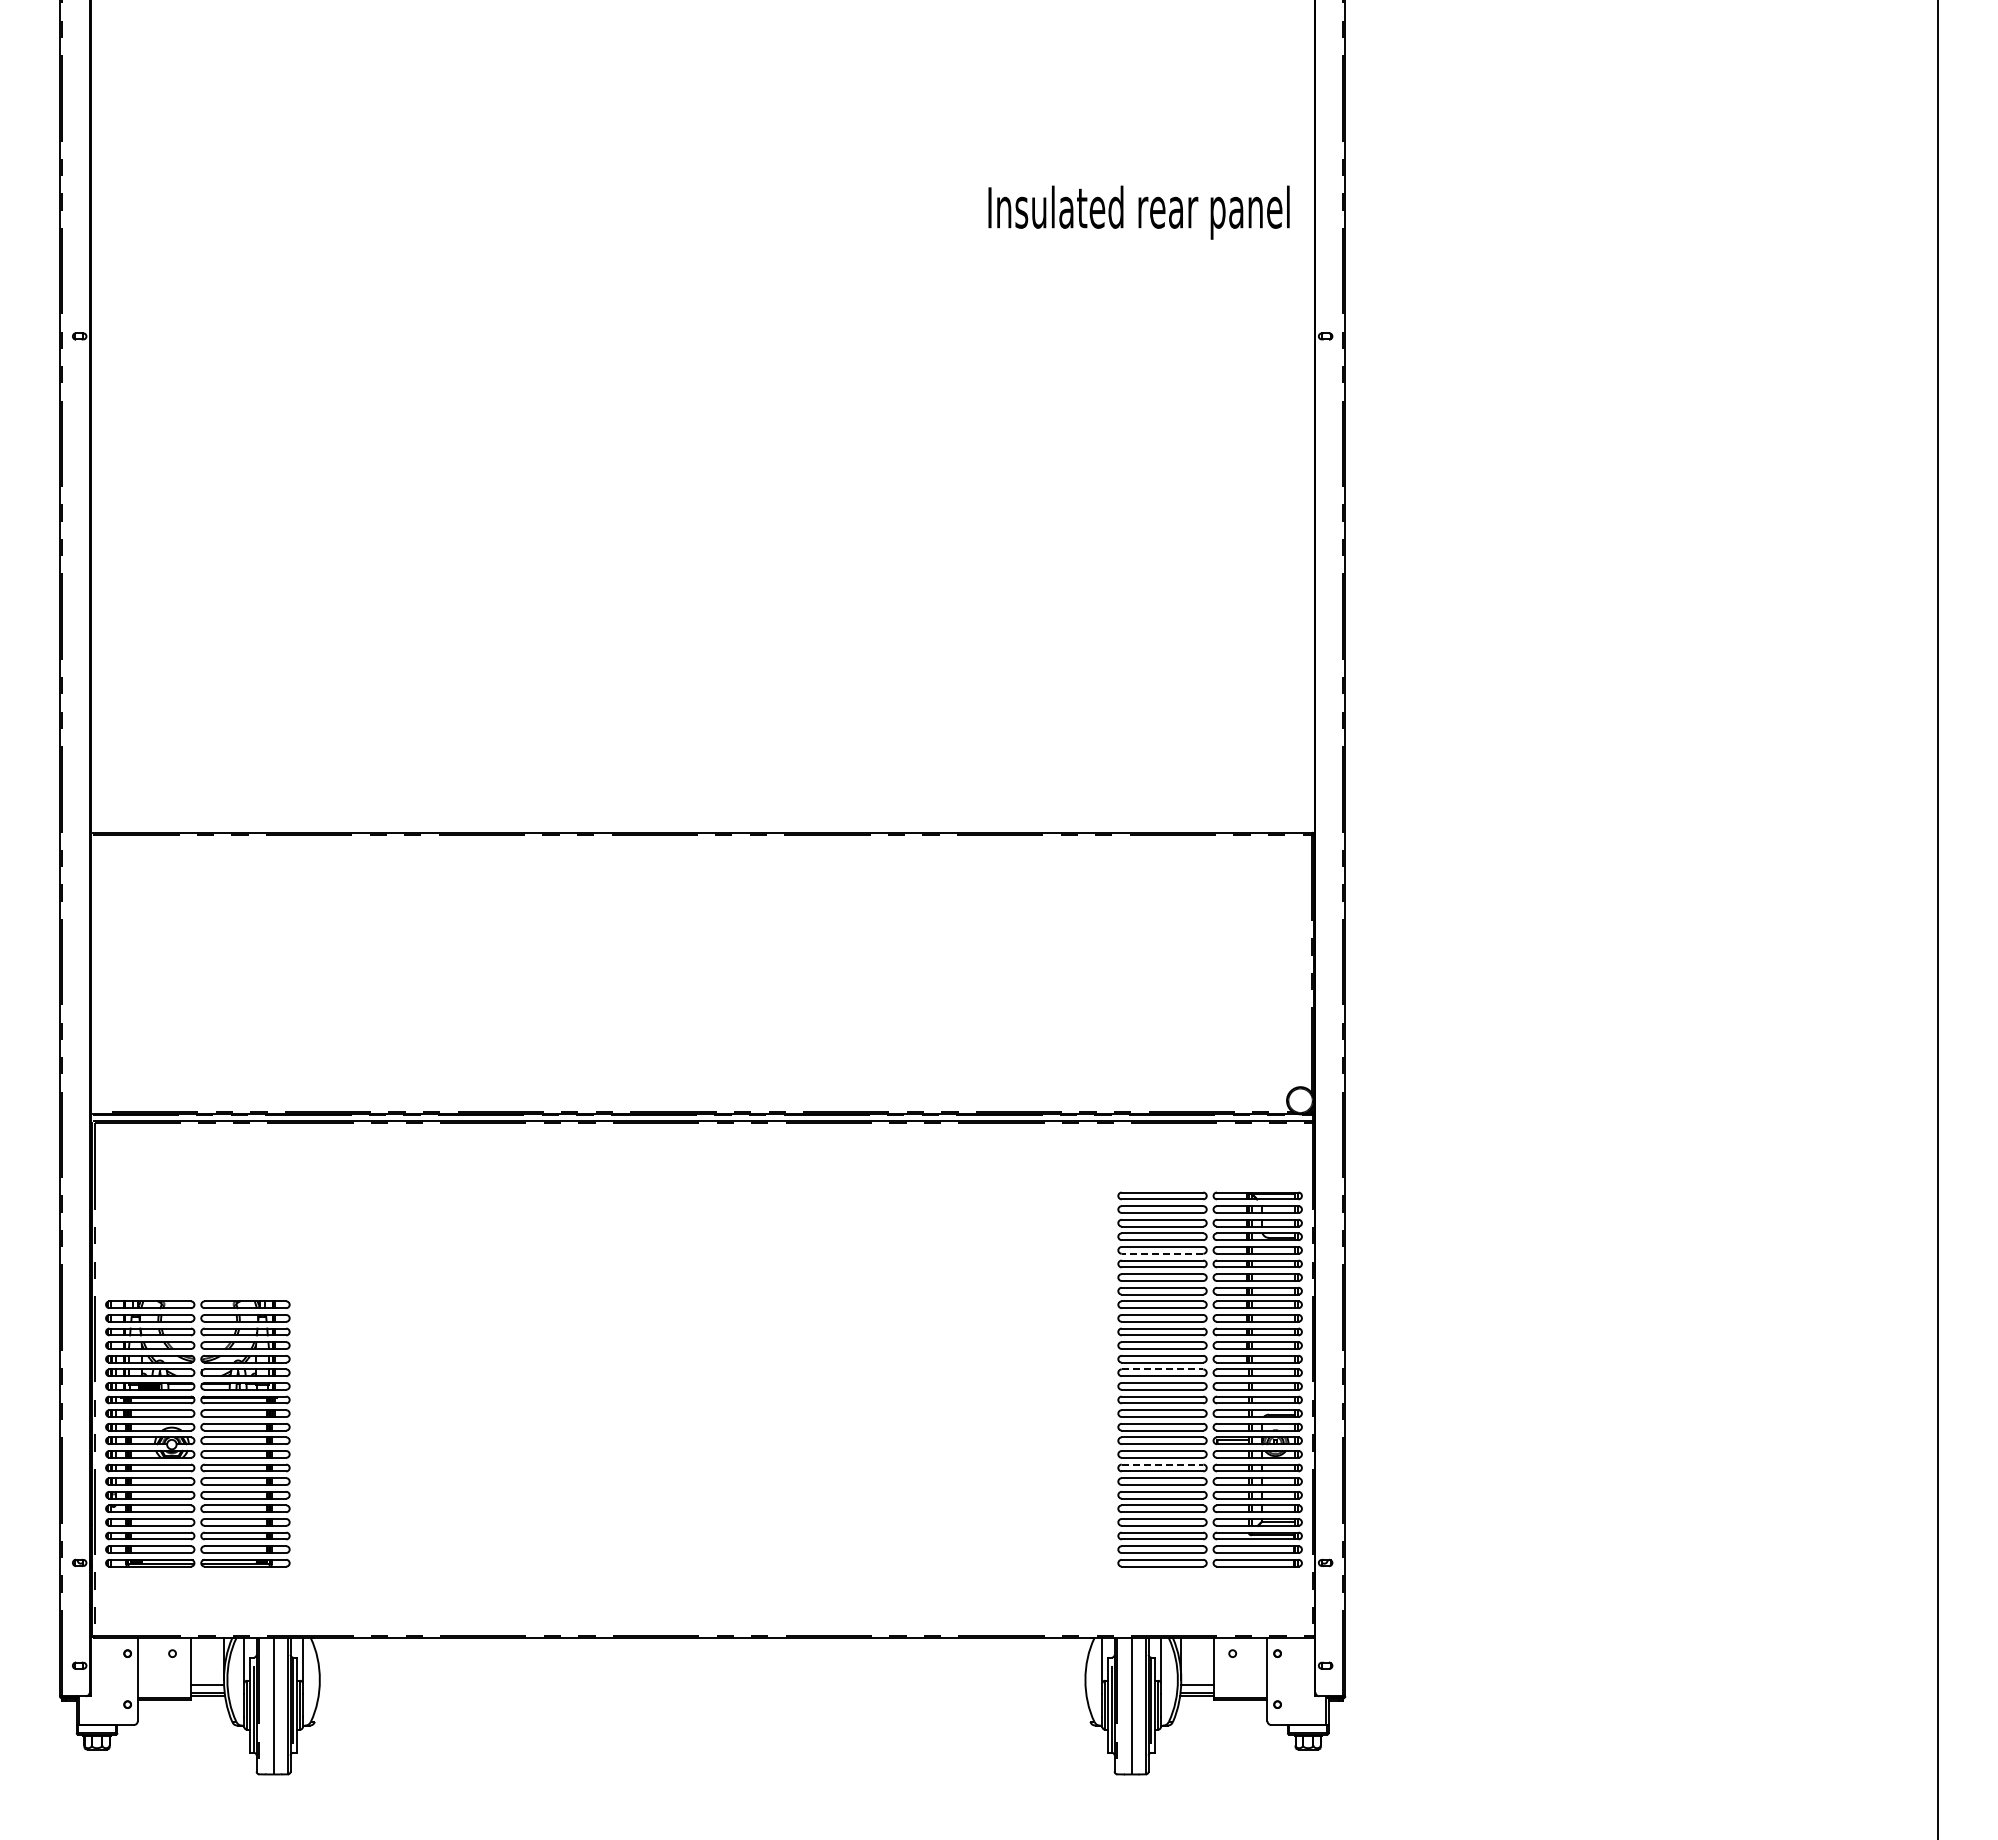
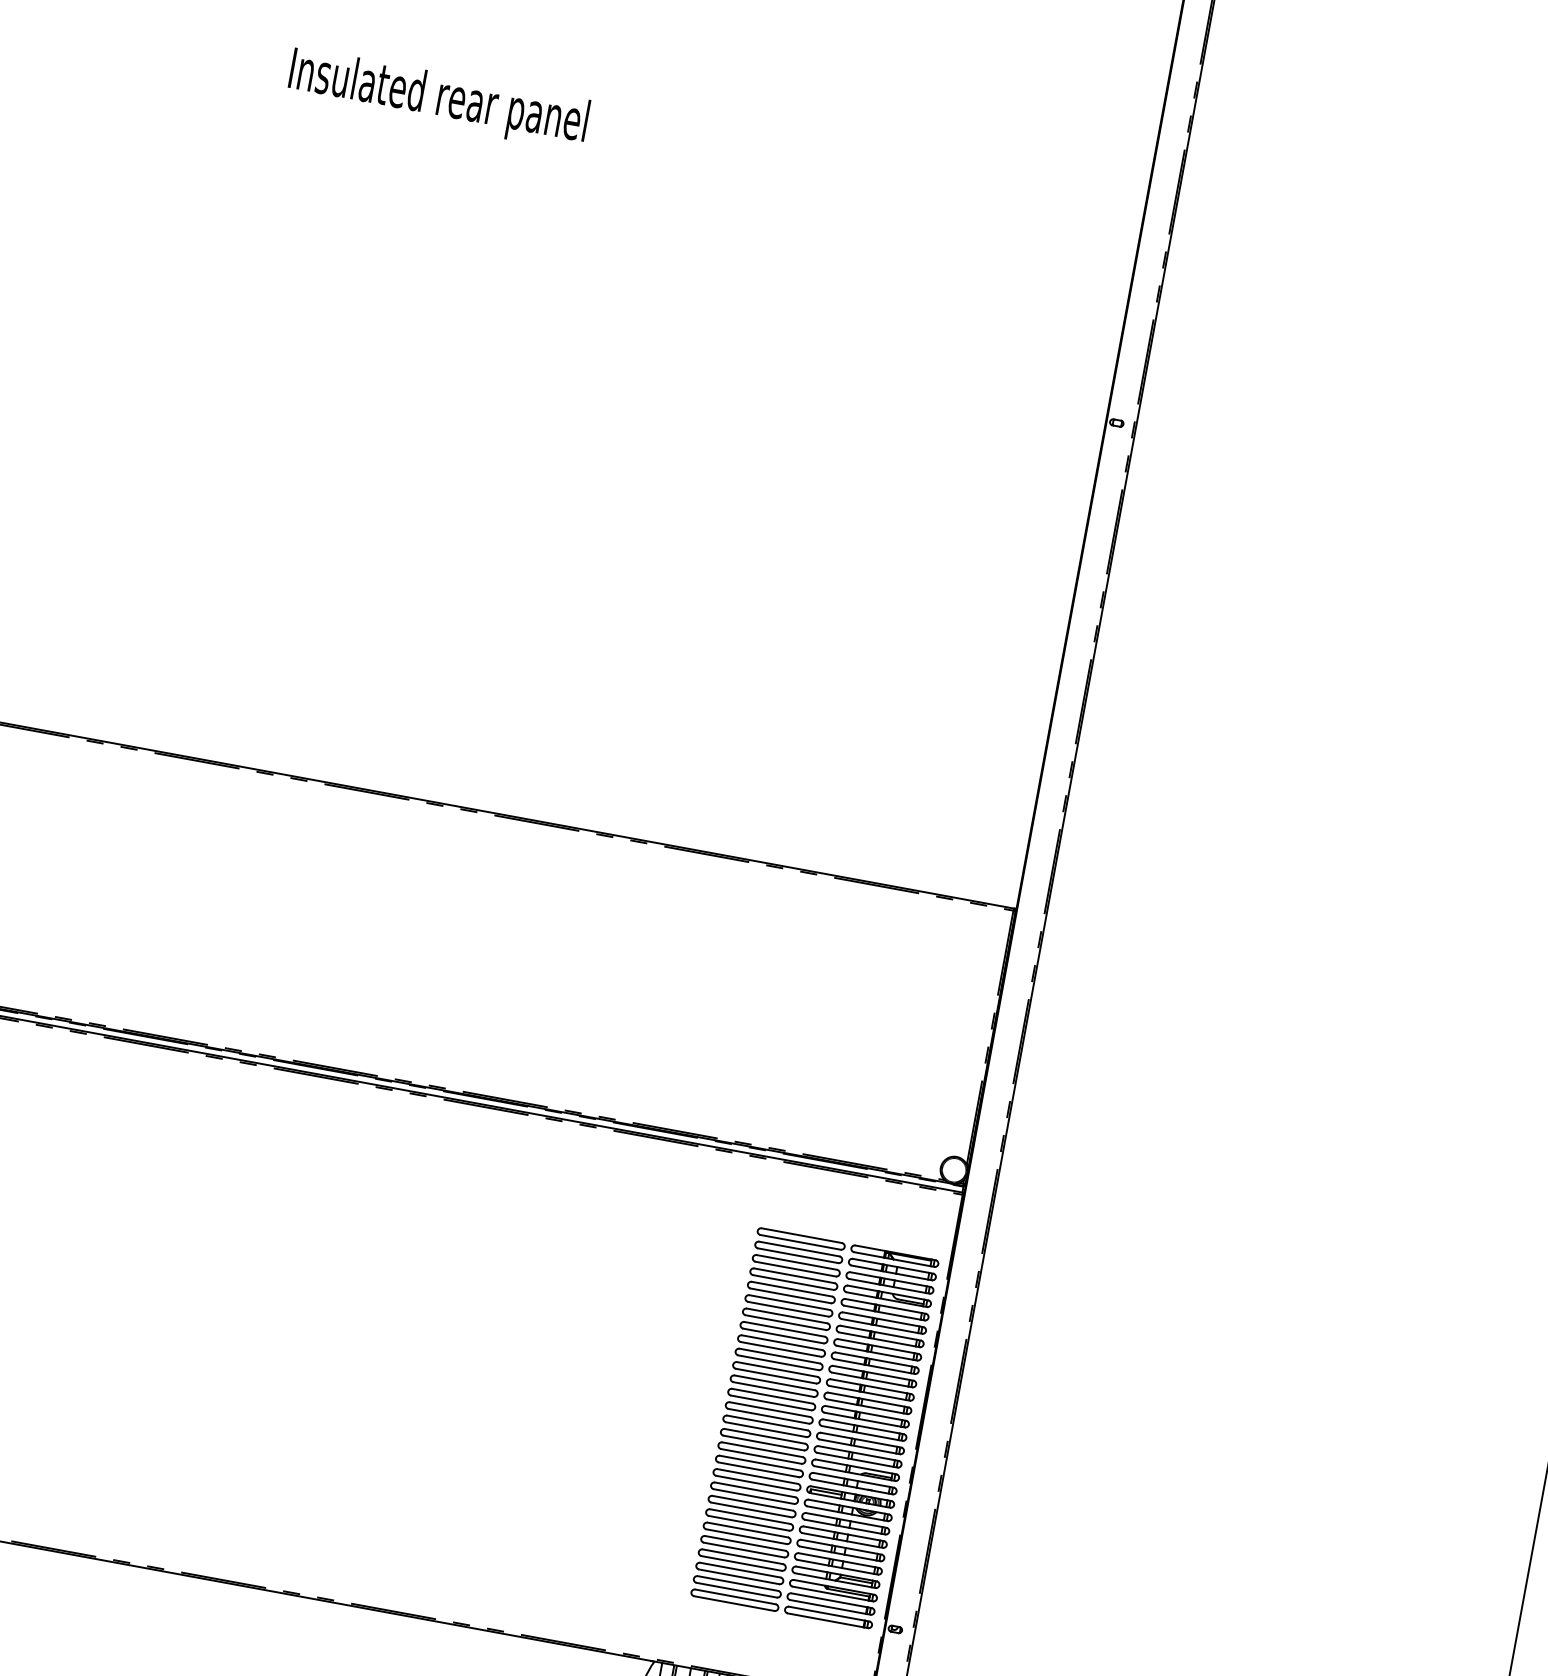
text: (1138, 212) -> (437, 99), moved
line: (1162, 1253) -> (790, 1295), dashed -> solid
line: (1162, 1369) -> (769, 1409), dashed -> solid
line: (1162, 1464) -> (752, 1503), dashed -> solid

